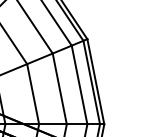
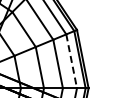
line: (79, 85) -> (71, 61), solid -> dashed

